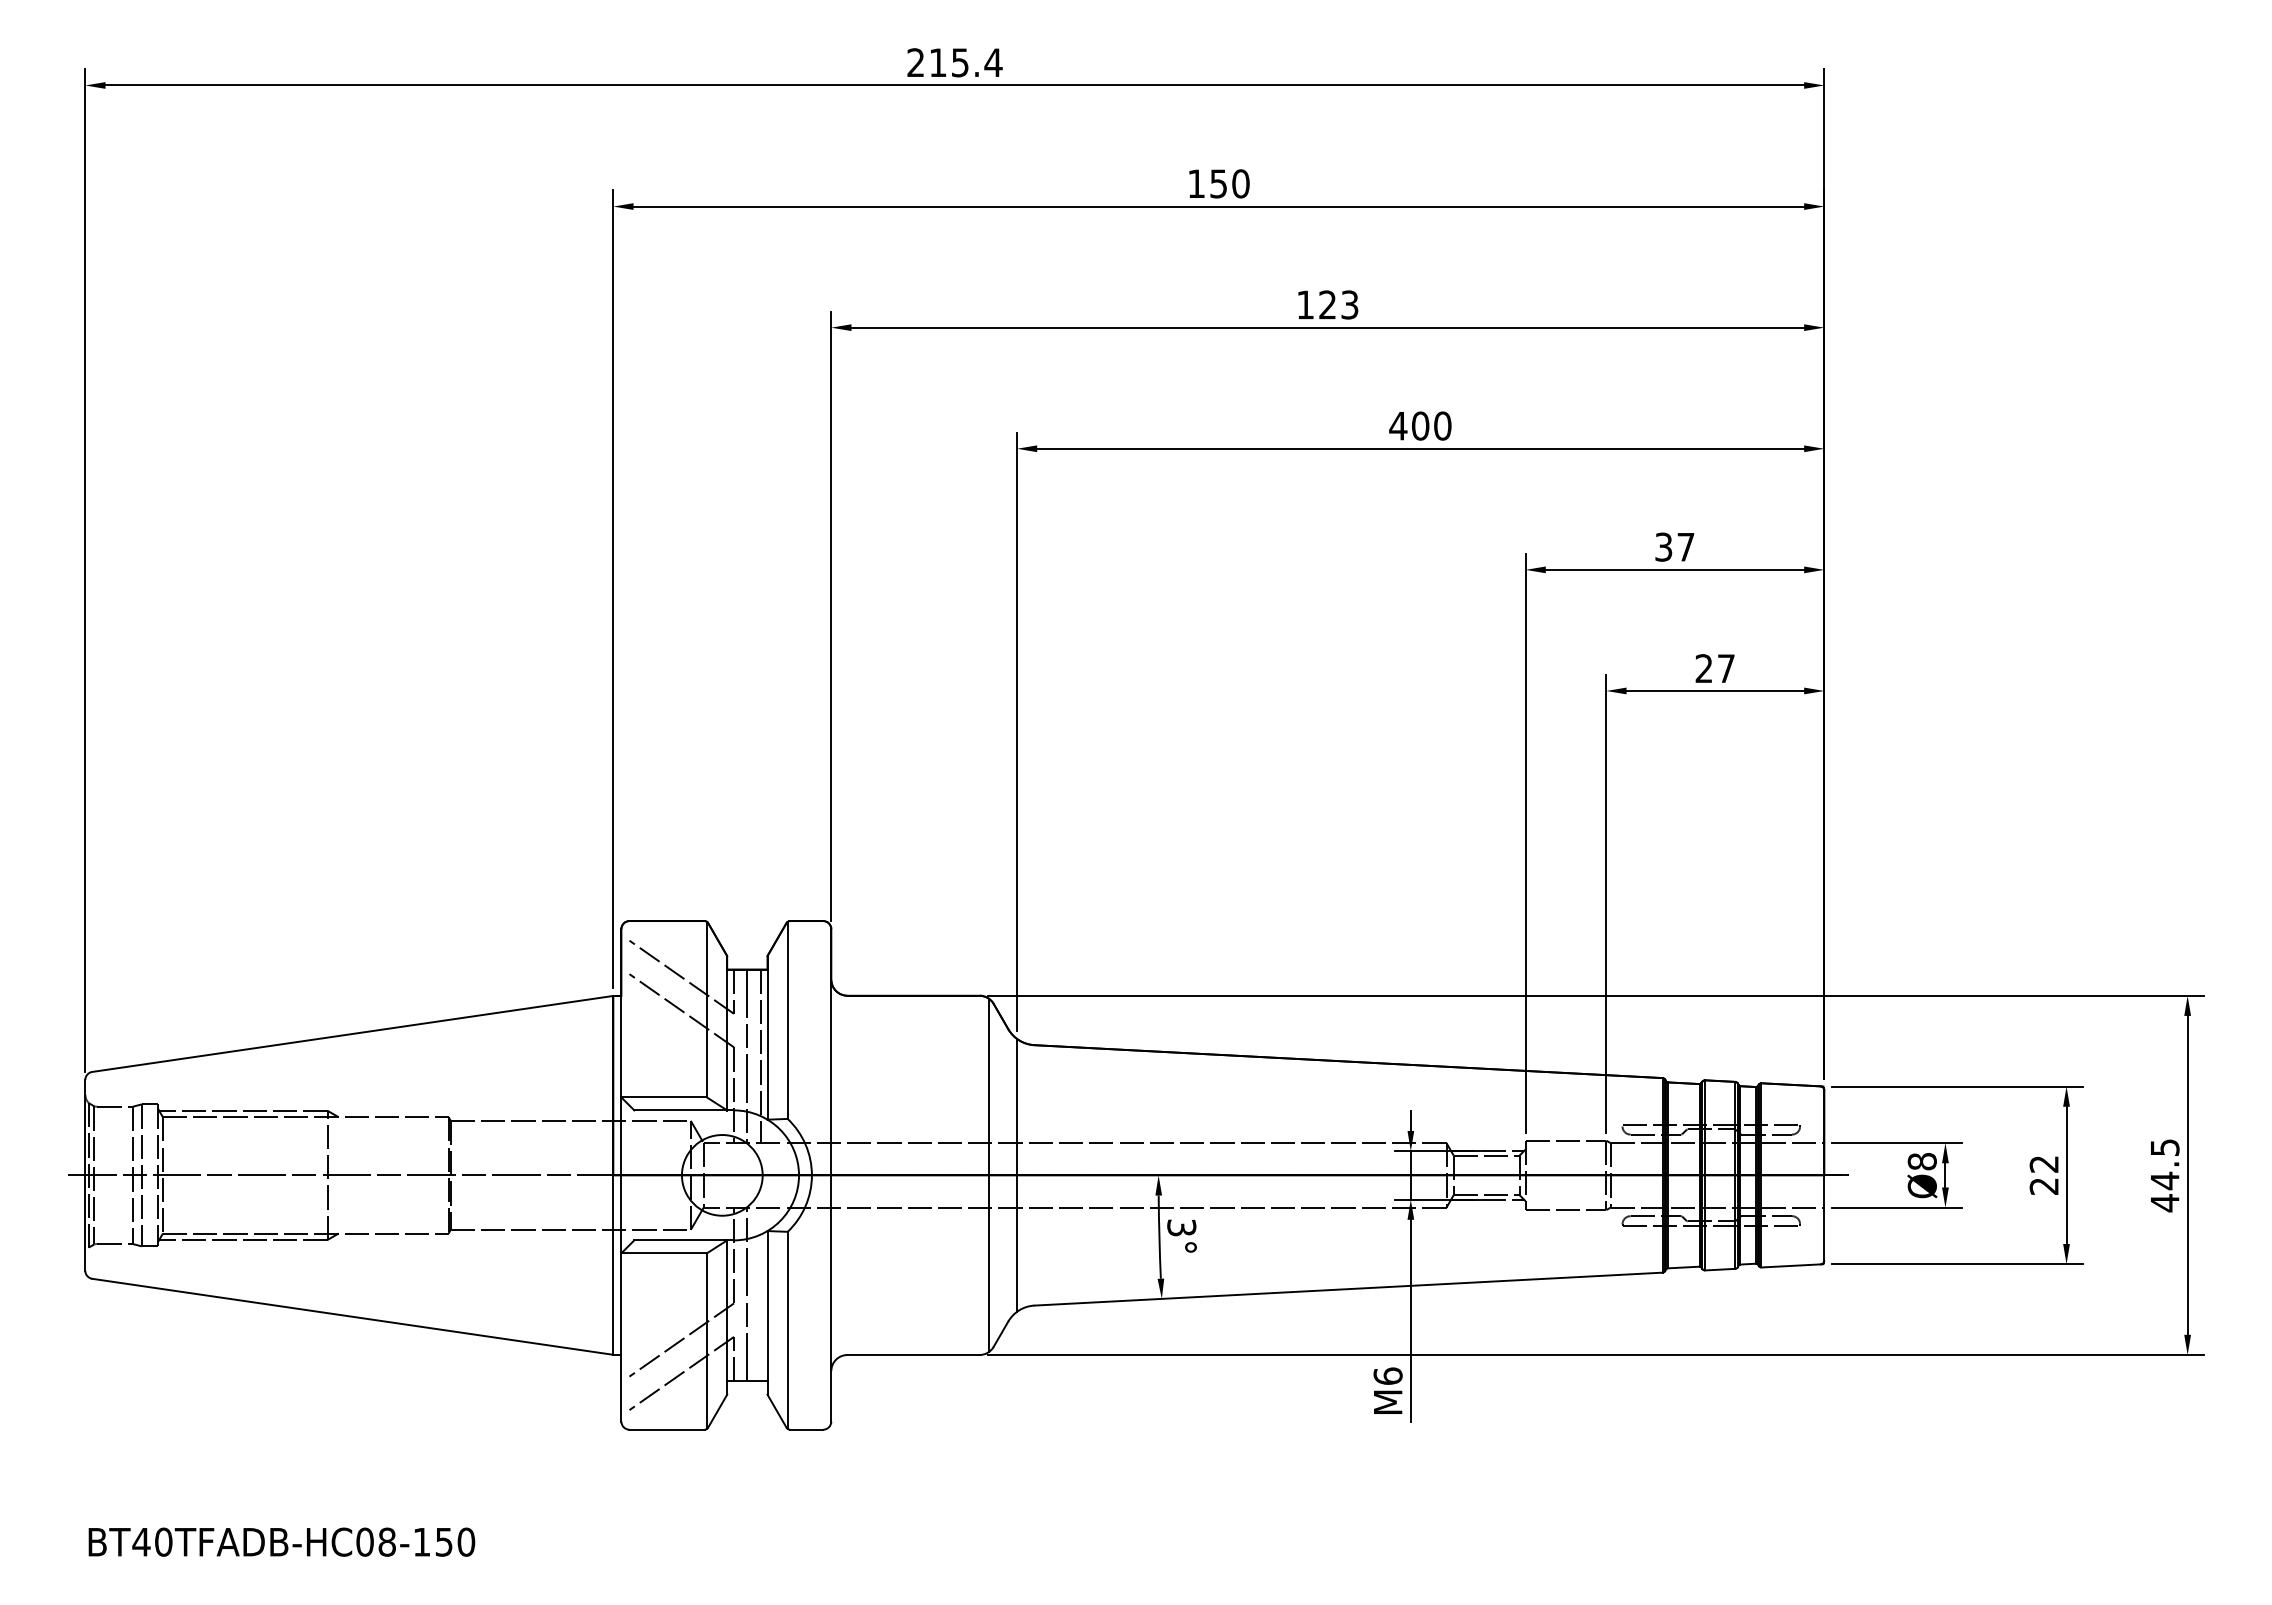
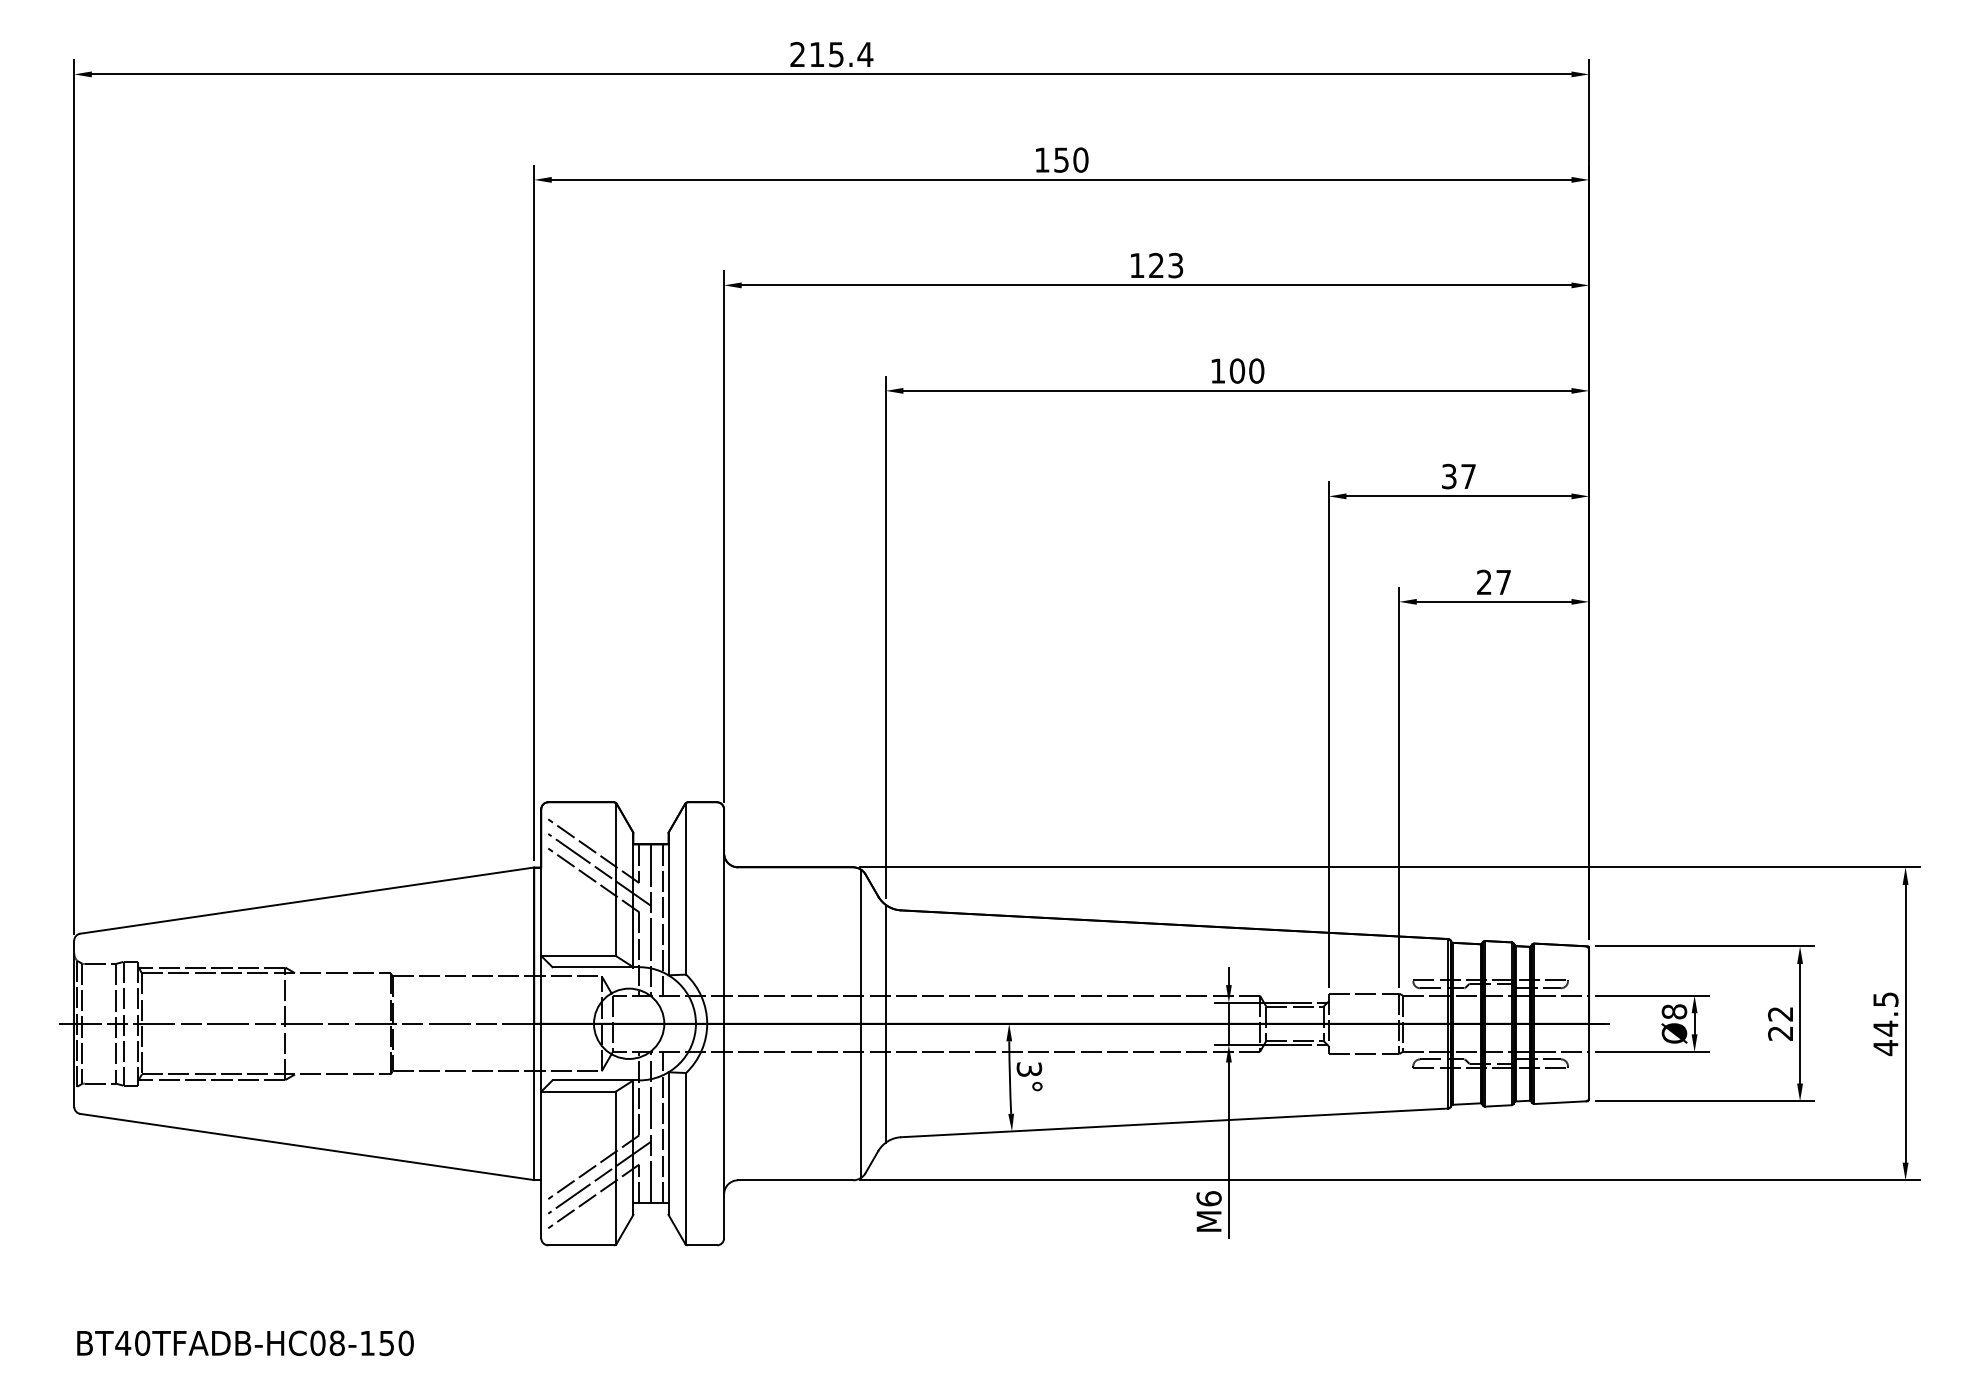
text: (1398, 425) -> (1218, 370), 400 -> 100
line: (688, 998) -> (599, 869), added
line: (760, 1294) -> (662, 1127), added
line: (688, 1351) -> (599, 1177), added

